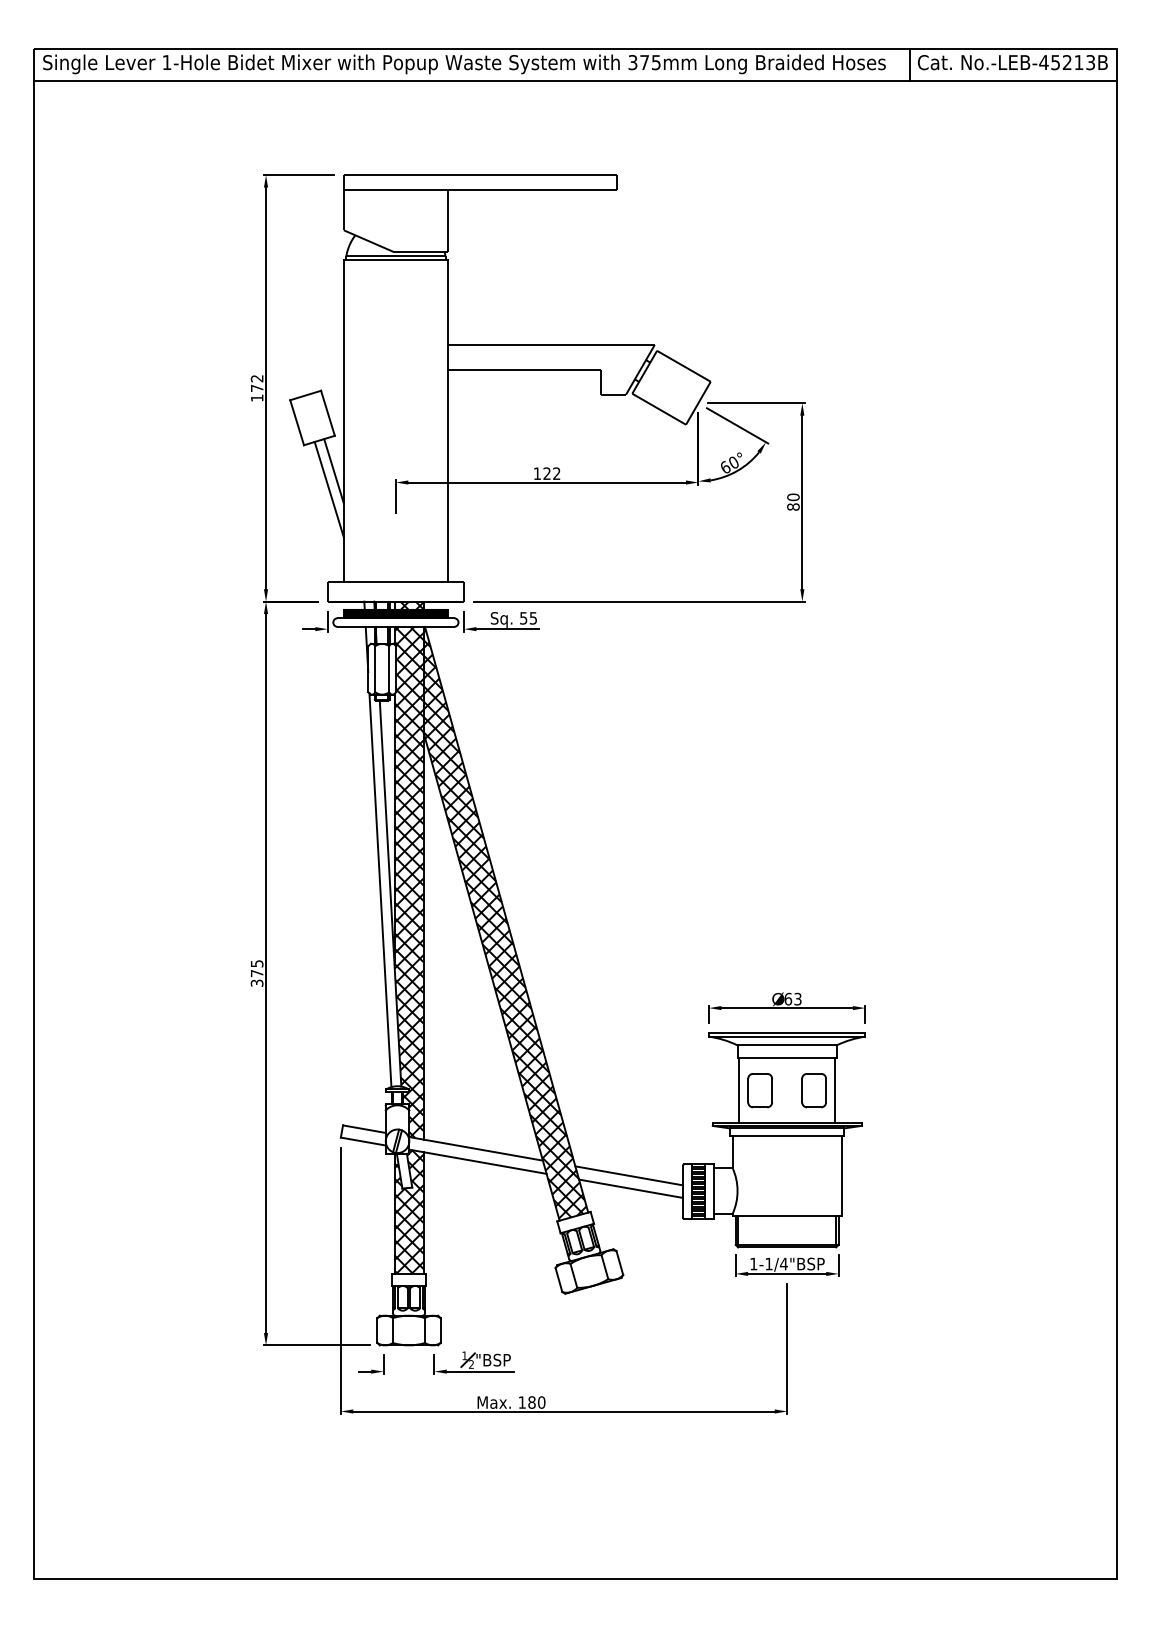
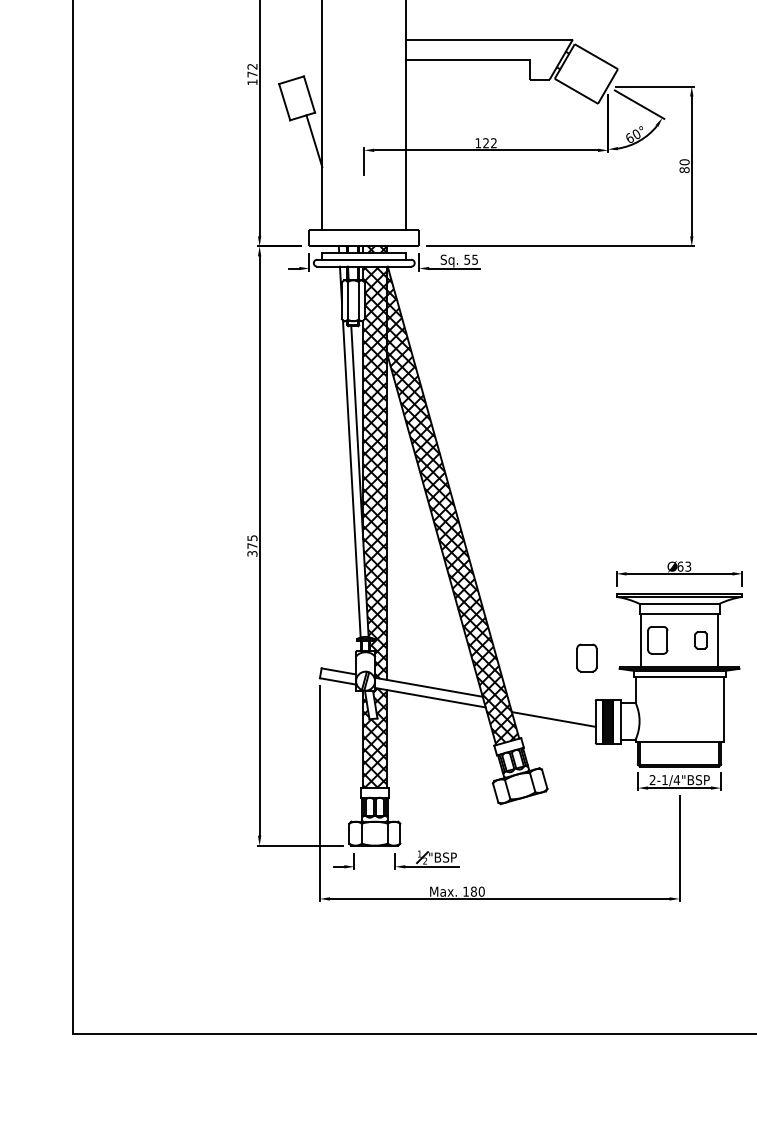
line: (328, 489) -> (309, 155), removed
hatch: (395, 613) -> (363, 255), removed
part: (813, 1090) -> (700, 640), size x0.6
part: (671, 1112) -> (586, 657), added
line: (629, 1175) -> (552, 708), removed
text: (753, 1263) -> (652, 779), 1-1/4"BSP -> 2-1/4"BSP

